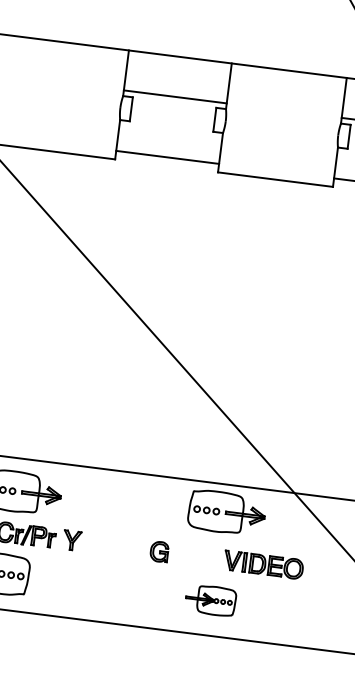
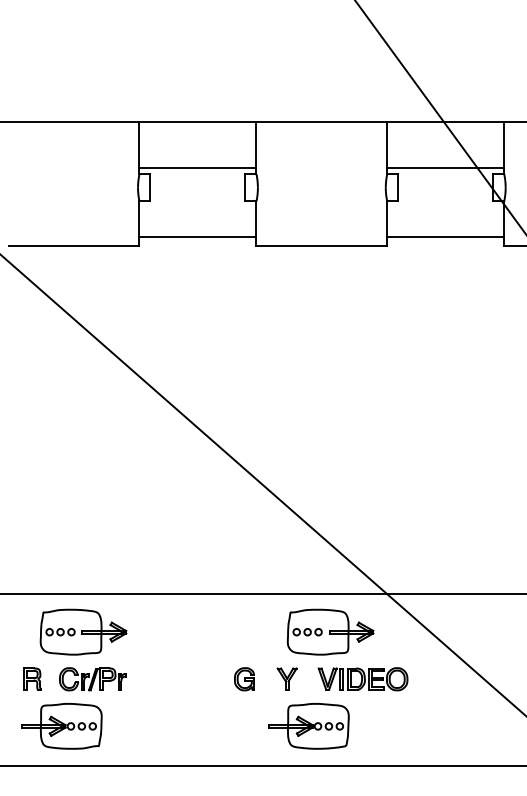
part: (226, 512) -> (330, 631), moved
part: (71, 540) -> (286, 678), moved
part: (210, 600) -> (308, 726), size x1.43

